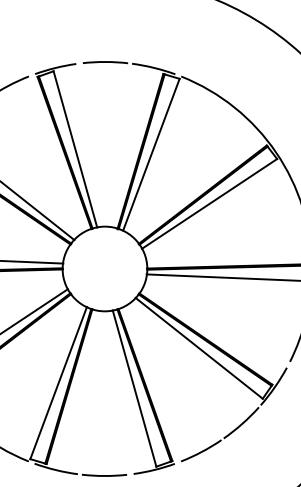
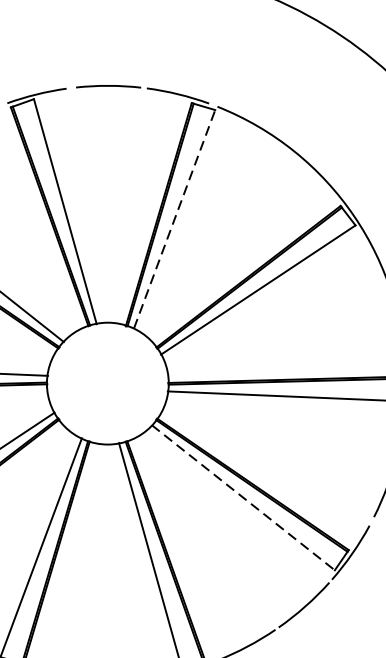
line: (151, 154) -> (174, 218), solid -> dashed
line: (199, 348) -> (243, 498), solid -> dashed

